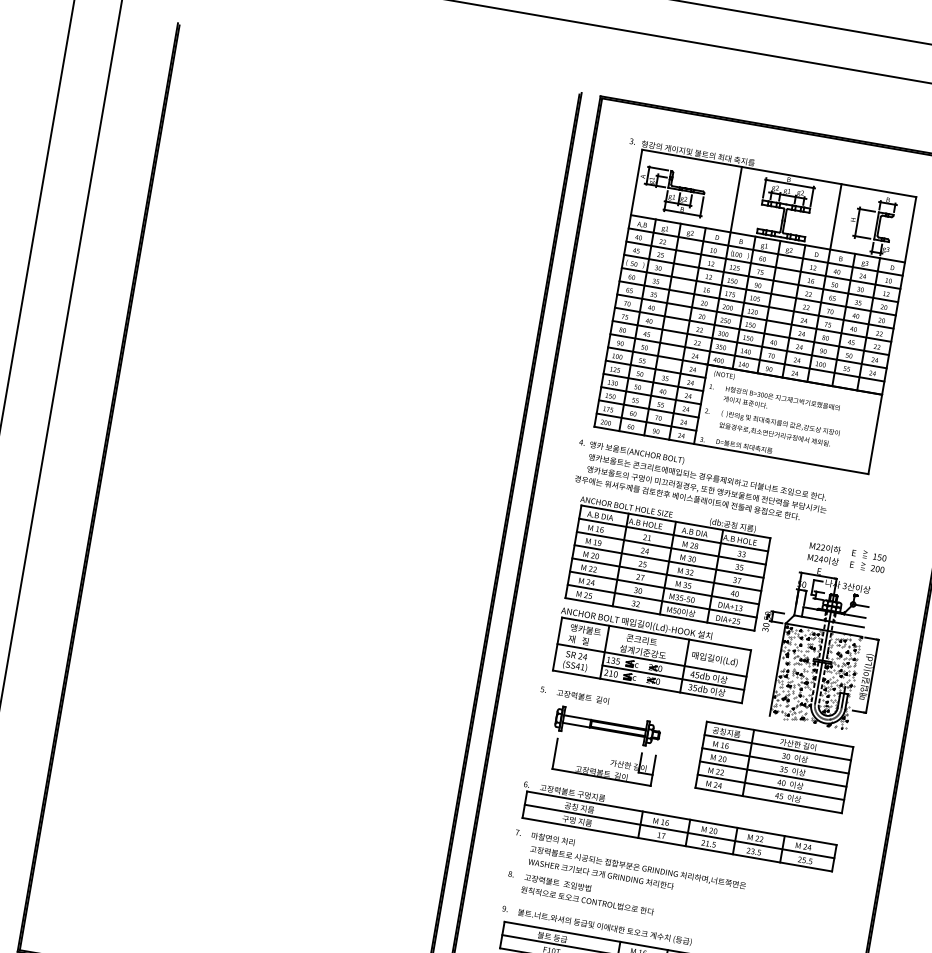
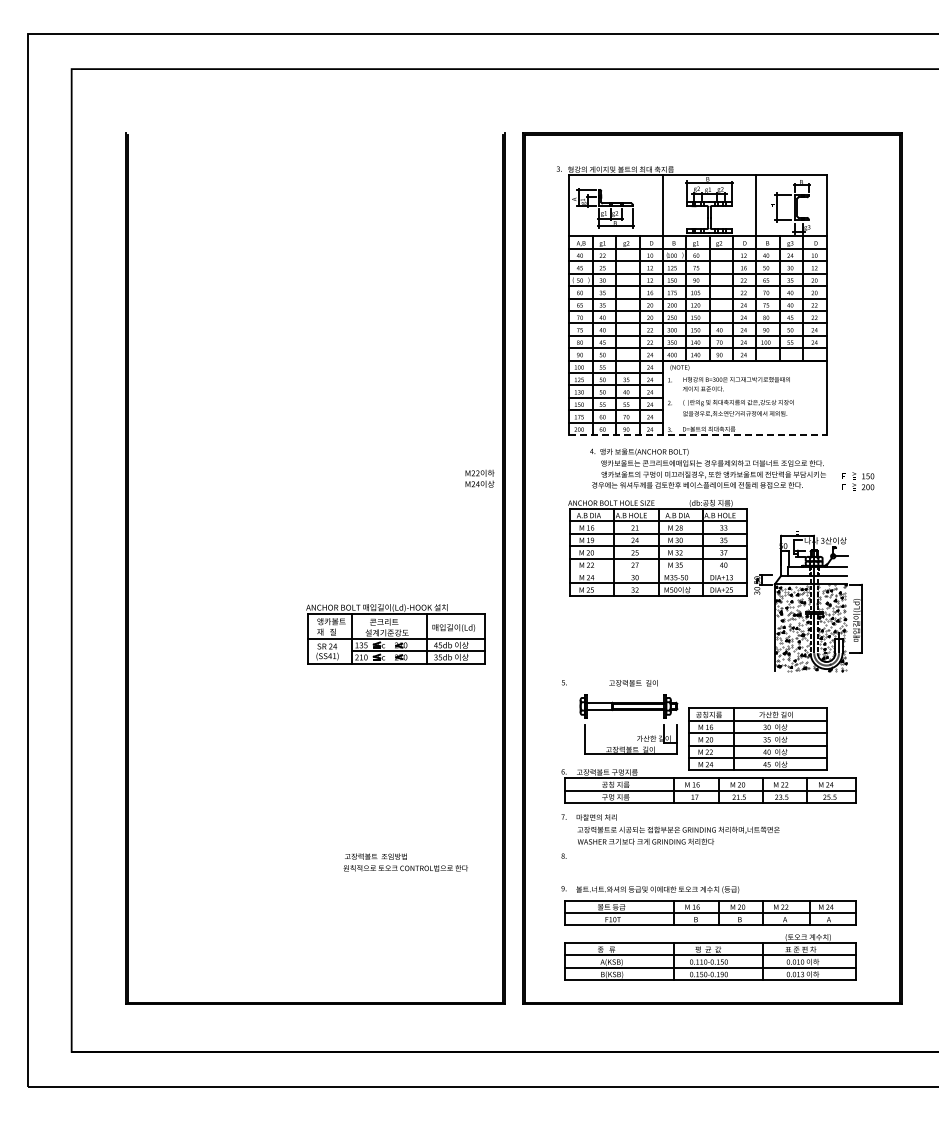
line: (731, 450) -> (698, 435), solid -> dashed
text: (701, 481) -> (707, 468), moved
text: (823, 553) -> (479, 478), moved
text: (868, 561) -> (858, 481), moved
line: (664, 588) -> (658, 571), removed
part: (651, 655) -> (395, 634), moved
text: (582, 697) -> (633, 683), moved
part: (773, 766) -> (757, 738), moved
text: (588, 894) -> (405, 862), moved

